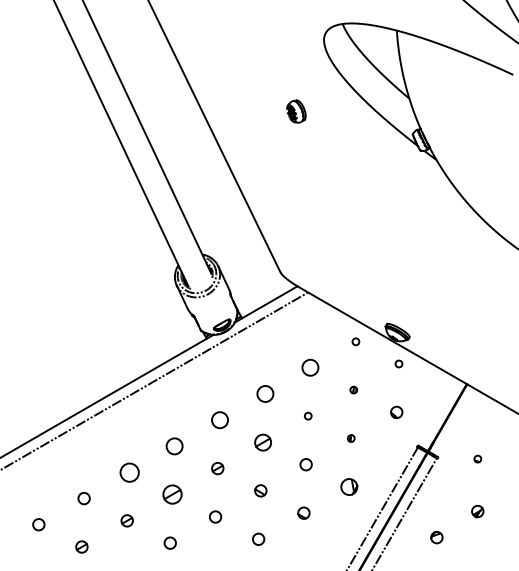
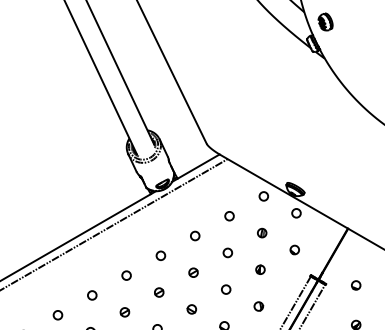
part: (296, 111) -> (325, 22), moved
circle: (355, 341) -> (263, 196), size x1.67
circle: (398, 363) -> (296, 212), size x1.67
circle: (310, 367) -> (229, 215), size x0.71
part: (353, 389) -> (262, 232), size x1.67
circle: (264, 393) -> (194, 235), size x0.71
circle: (307, 415) -> (227, 252), size x1.67
circle: (219, 419) -> (160, 255), size x0.71
part: (350, 438) -> (259, 269), size x1.67
part: (262, 441) -> (193, 272), size x0.71
circle: (174, 445) -> (126, 275), size x0.71
part: (477, 458) -> (355, 284), size x1.67
circle: (128, 471) -> (91, 294), size x0.62
part: (348, 486) -> (258, 306), size x0.71
part: (172, 494) -> (124, 312), size x0.62

